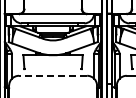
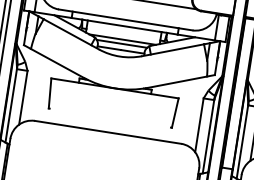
line: (52, 75) -> (106, 131), dashed -> solid

